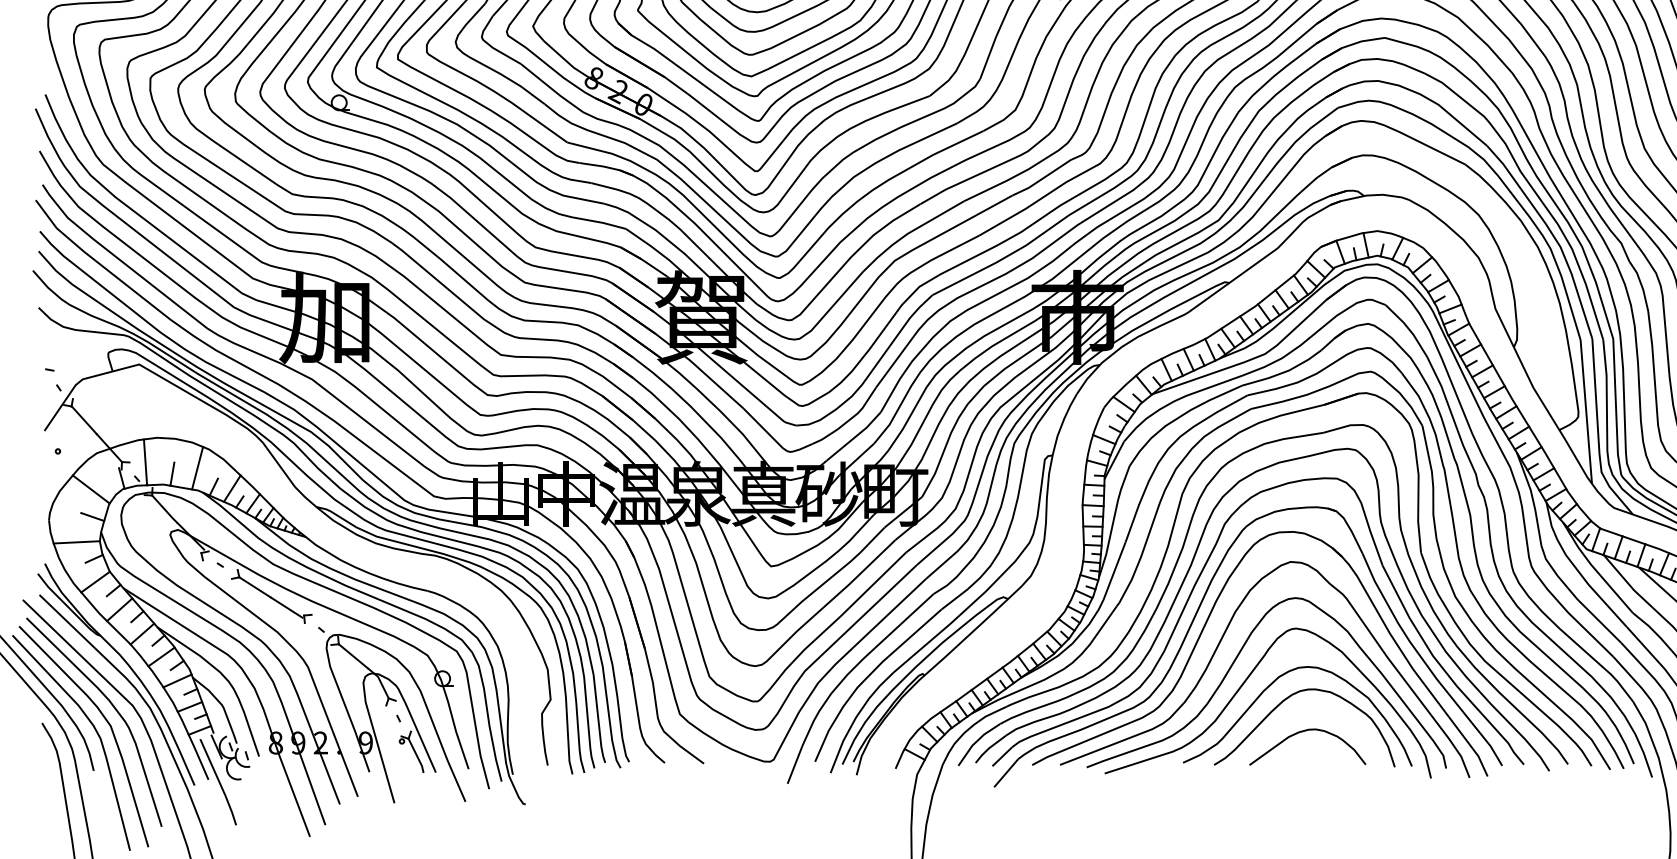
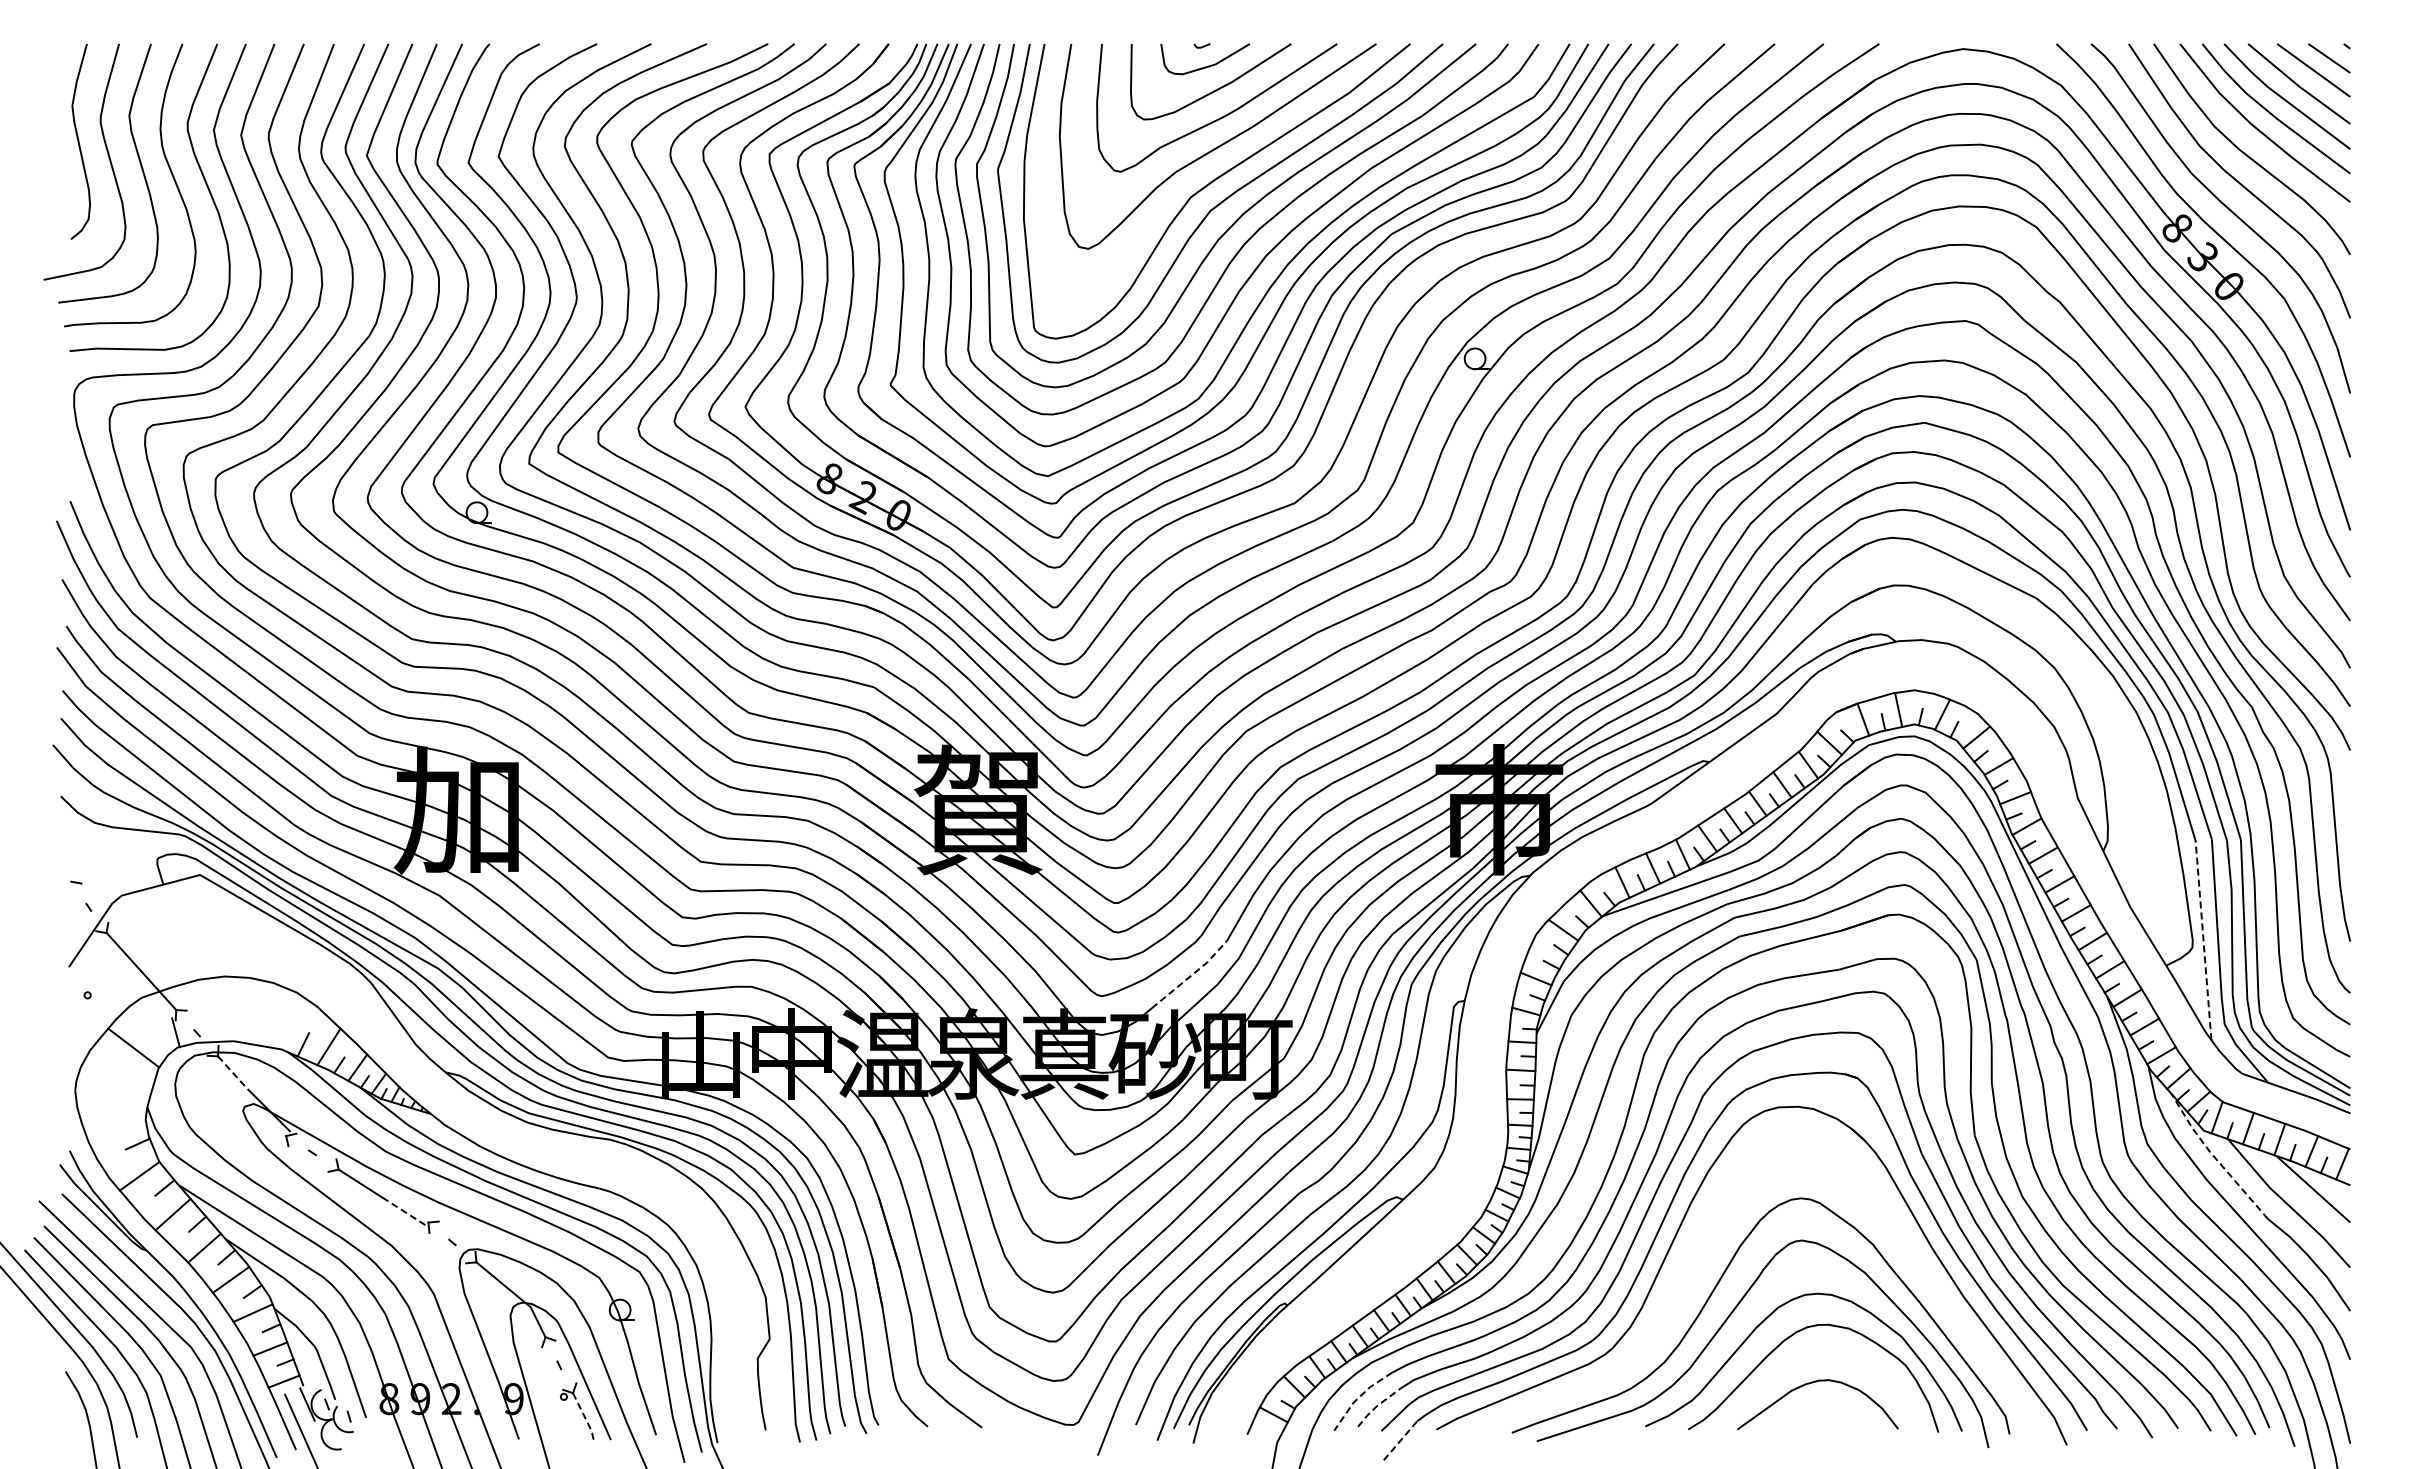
line: (1586, 411) -> (2203, 940), solid -> dashed
line: (855, 437) -> (1191, 975), solid -> dashed
line: (145, 462) -> (208, 1010), removed
line: (197, 468) -> (280, 1018), removed
line: (172, 473) -> (245, 1026), removed
line: (165, 510) -> (236, 1076), solid -> dashed
line: (92, 516) -> (135, 1085), removed
line: (76, 541) -> (113, 1120), removed
line: (1594, 569) -> (2215, 1158), solid -> dashed
line: (286, 607) -> (404, 1211), solid -> dashed
curve: (1218, 646) -> (1694, 1265), removed
line: (975, 741) -> (1358, 1397), solid -> dashed
line: (988, 748) -> (1376, 1406), solid -> dashed
line: (416, 756) -> (584, 1417), solid -> dashed
line: (1006, 772) -> (1400, 1440), solid -> dashed

